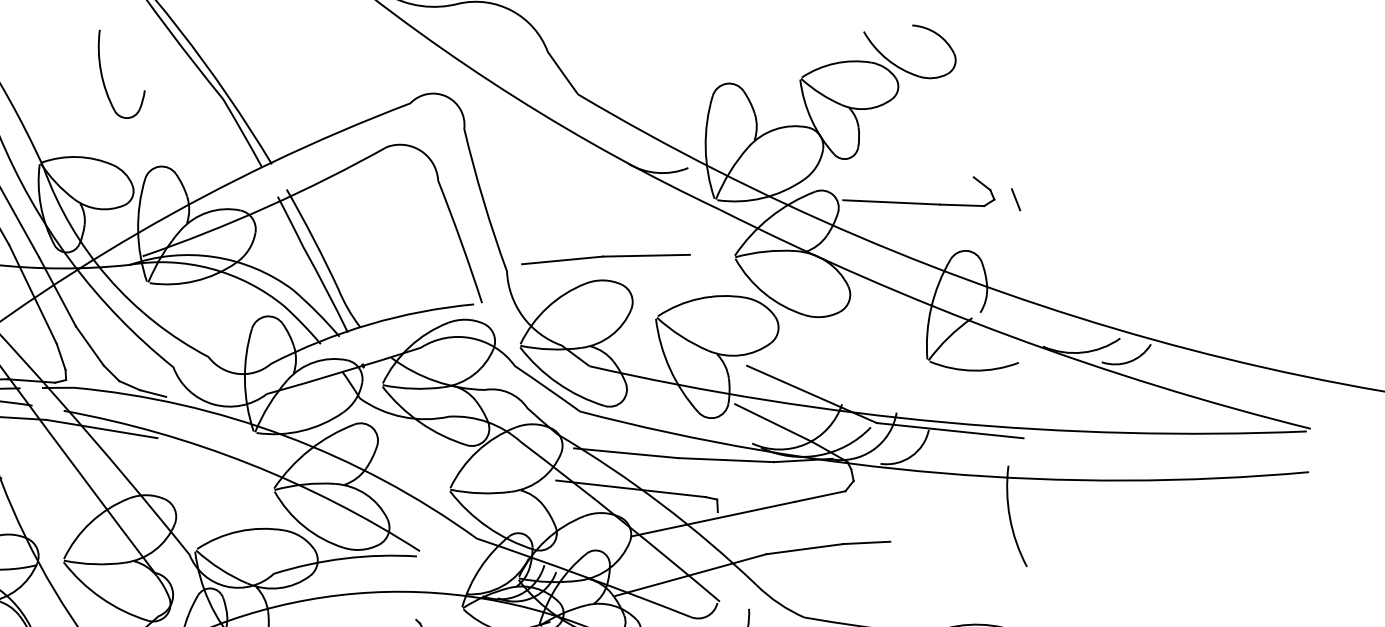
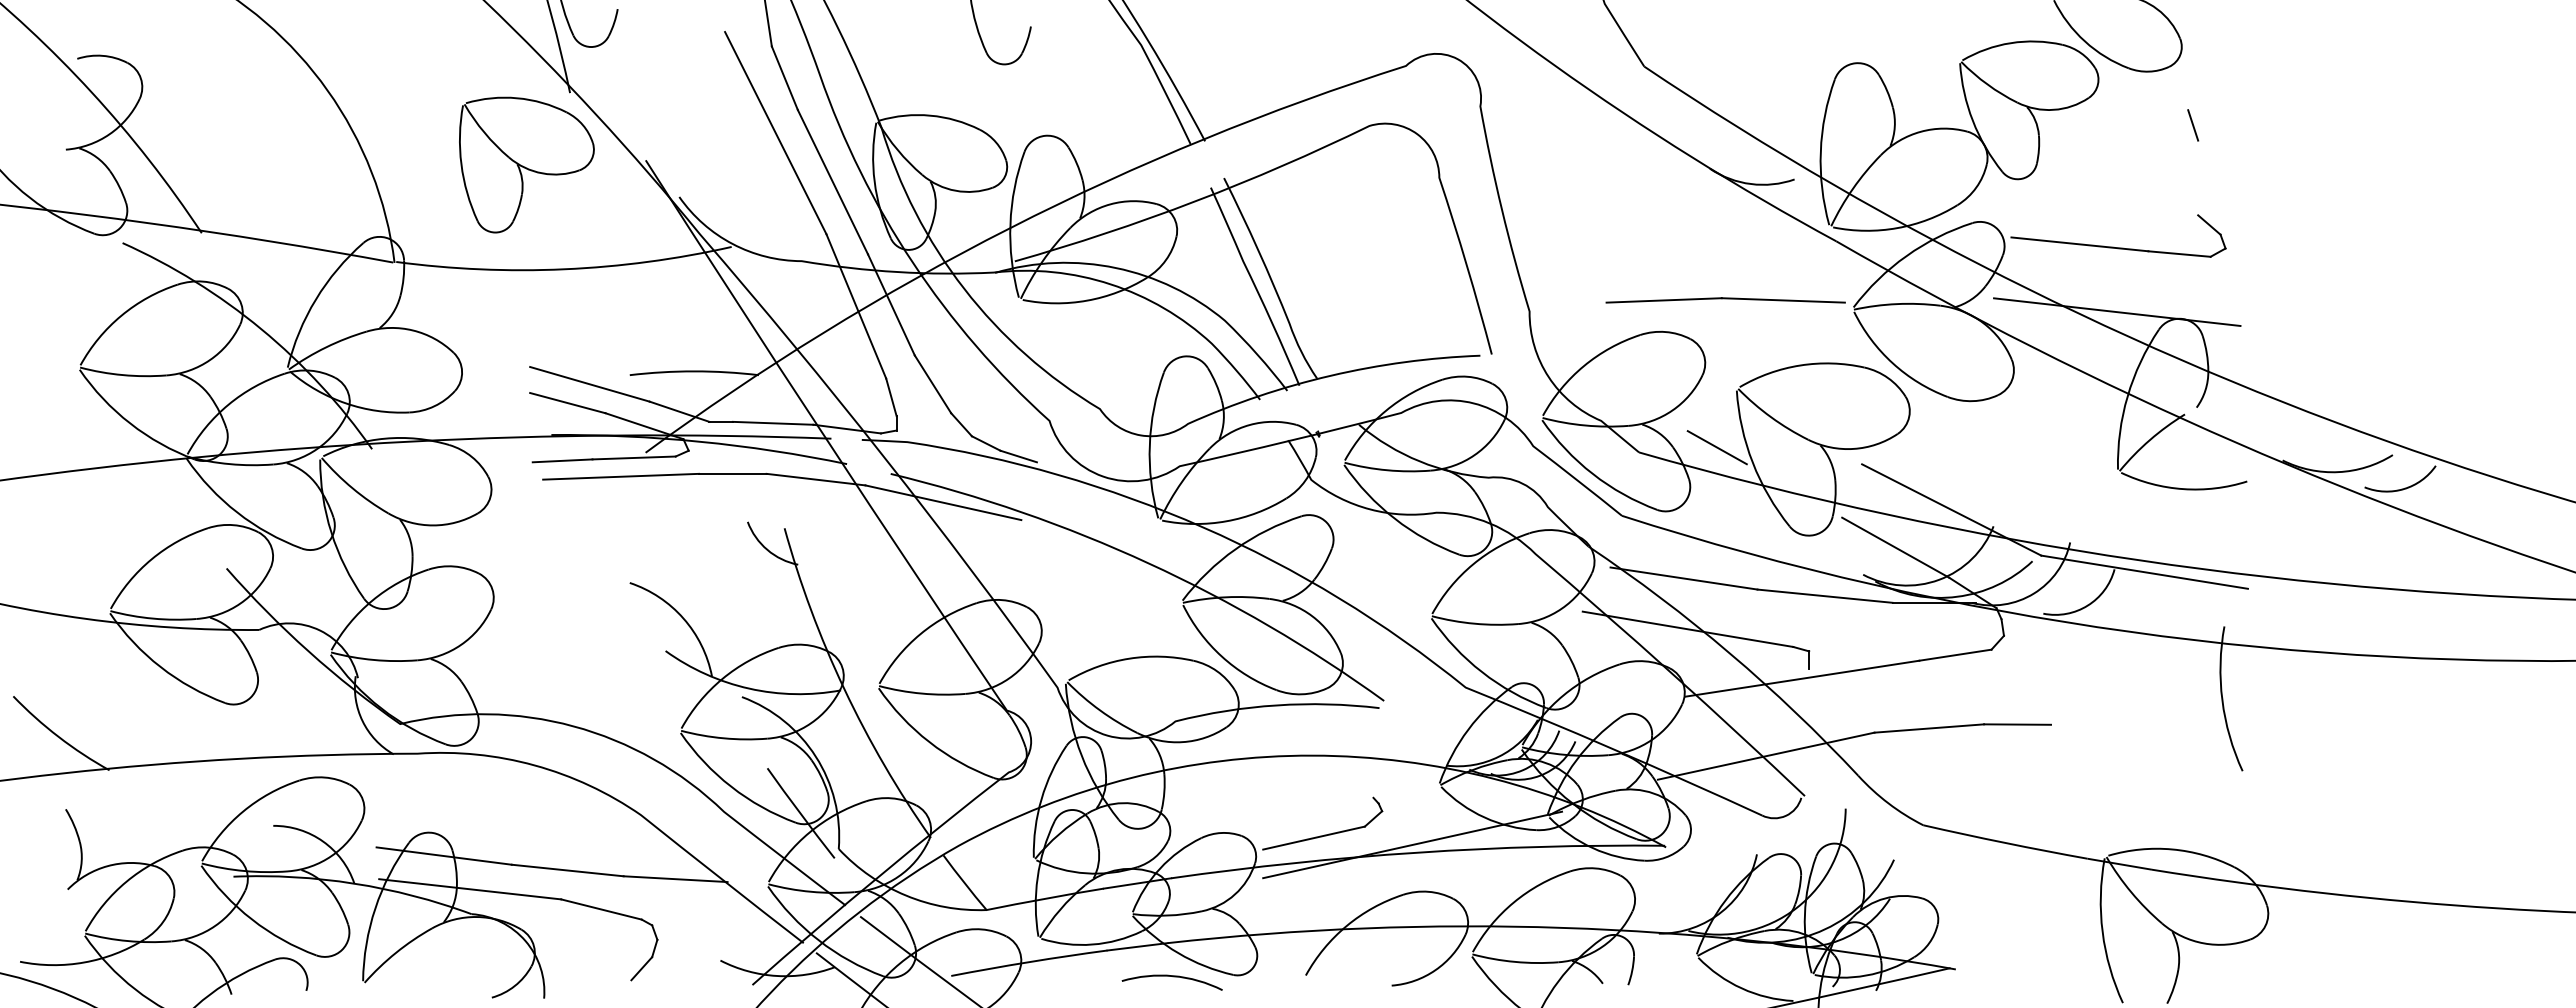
line: (1016, 199) -> (2193, 125), moved
line: (920, 248) -> (2117, 311), added
part: (605, 258) -> (1725, 300), moved
line: (643, 359) -> (1716, 447), added

